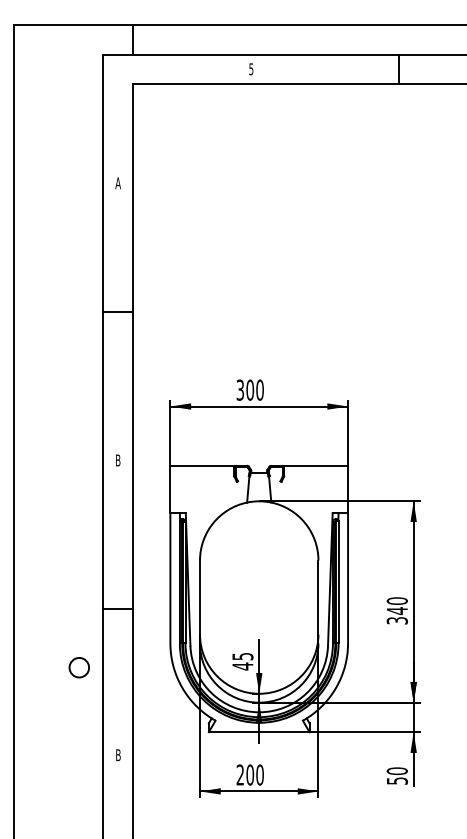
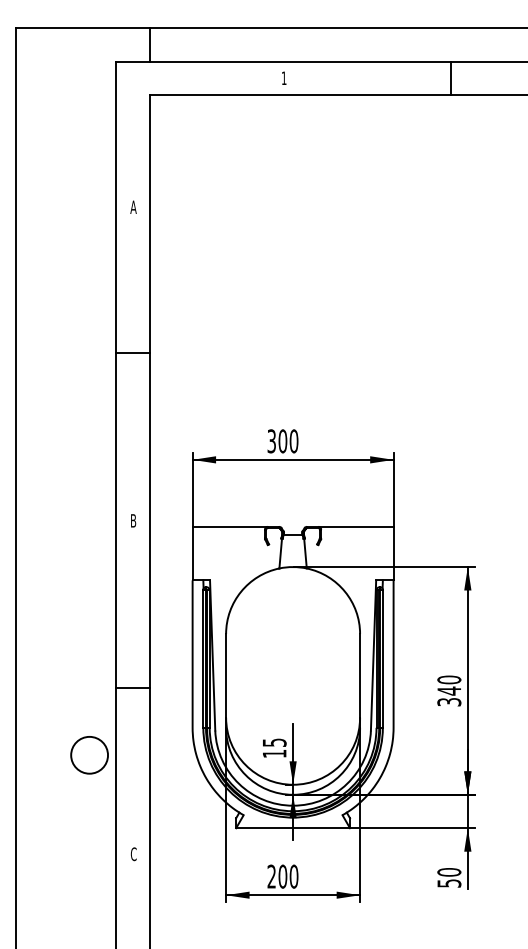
text: (251, 69) -> (284, 78), 5 -> 1
text: (242, 666) -> (274, 753), 45 -> 15
circle: (79, 667) -> (89, 755), size x1.67
text: (117, 755) -> (132, 854), B -> C

